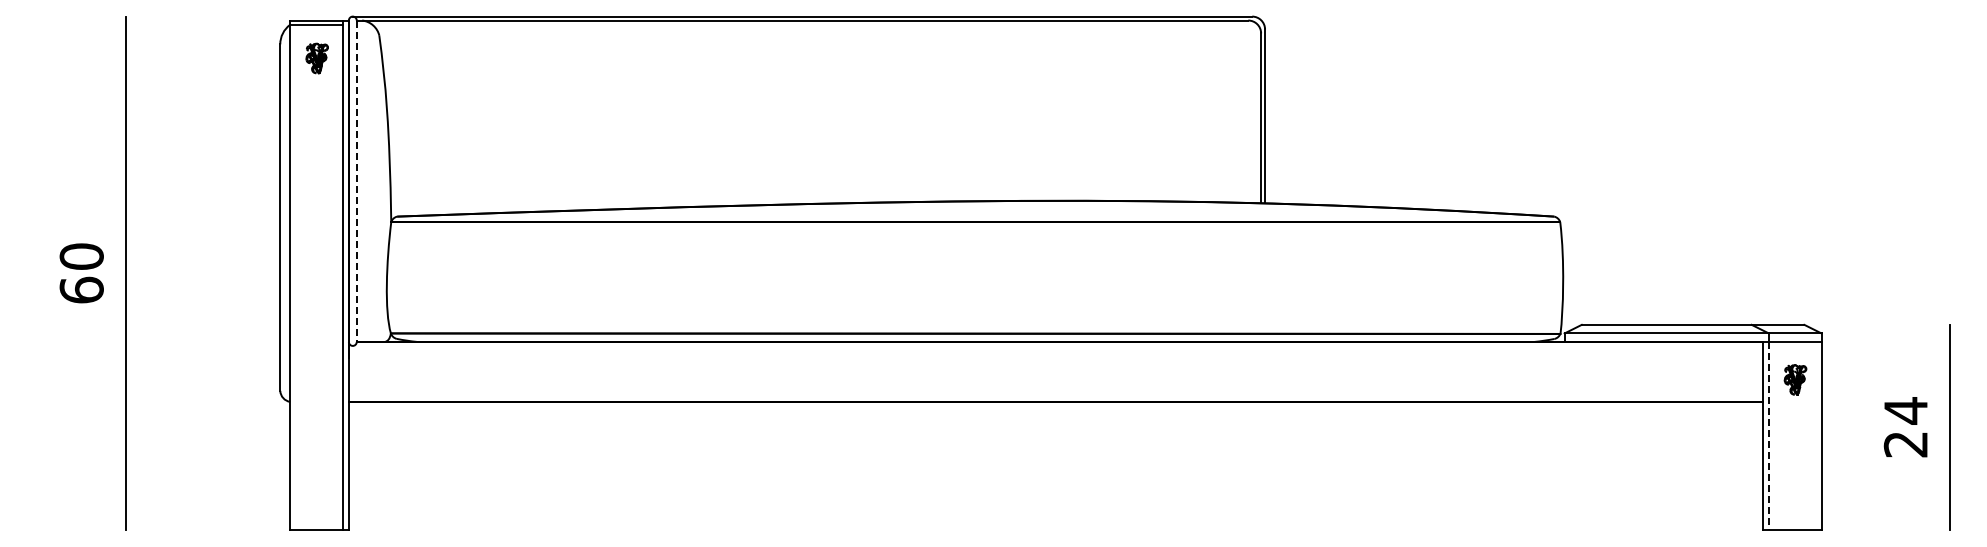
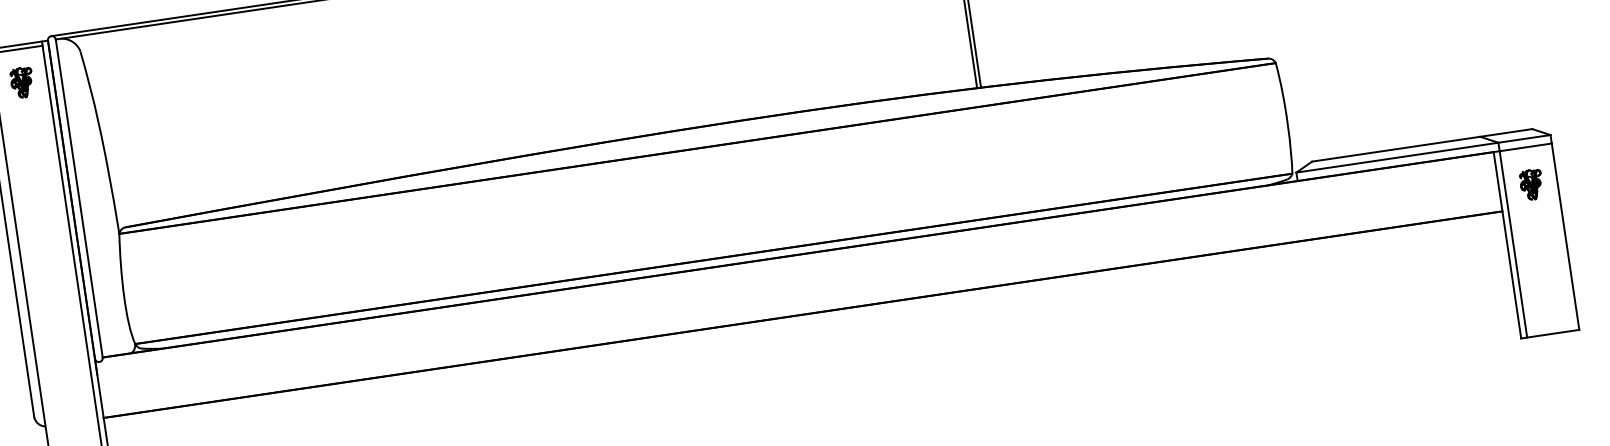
line: (356, 181) -> (79, 198), dashed -> solid
line: (1768, 436) -> (1513, 244), dashed -> solid

